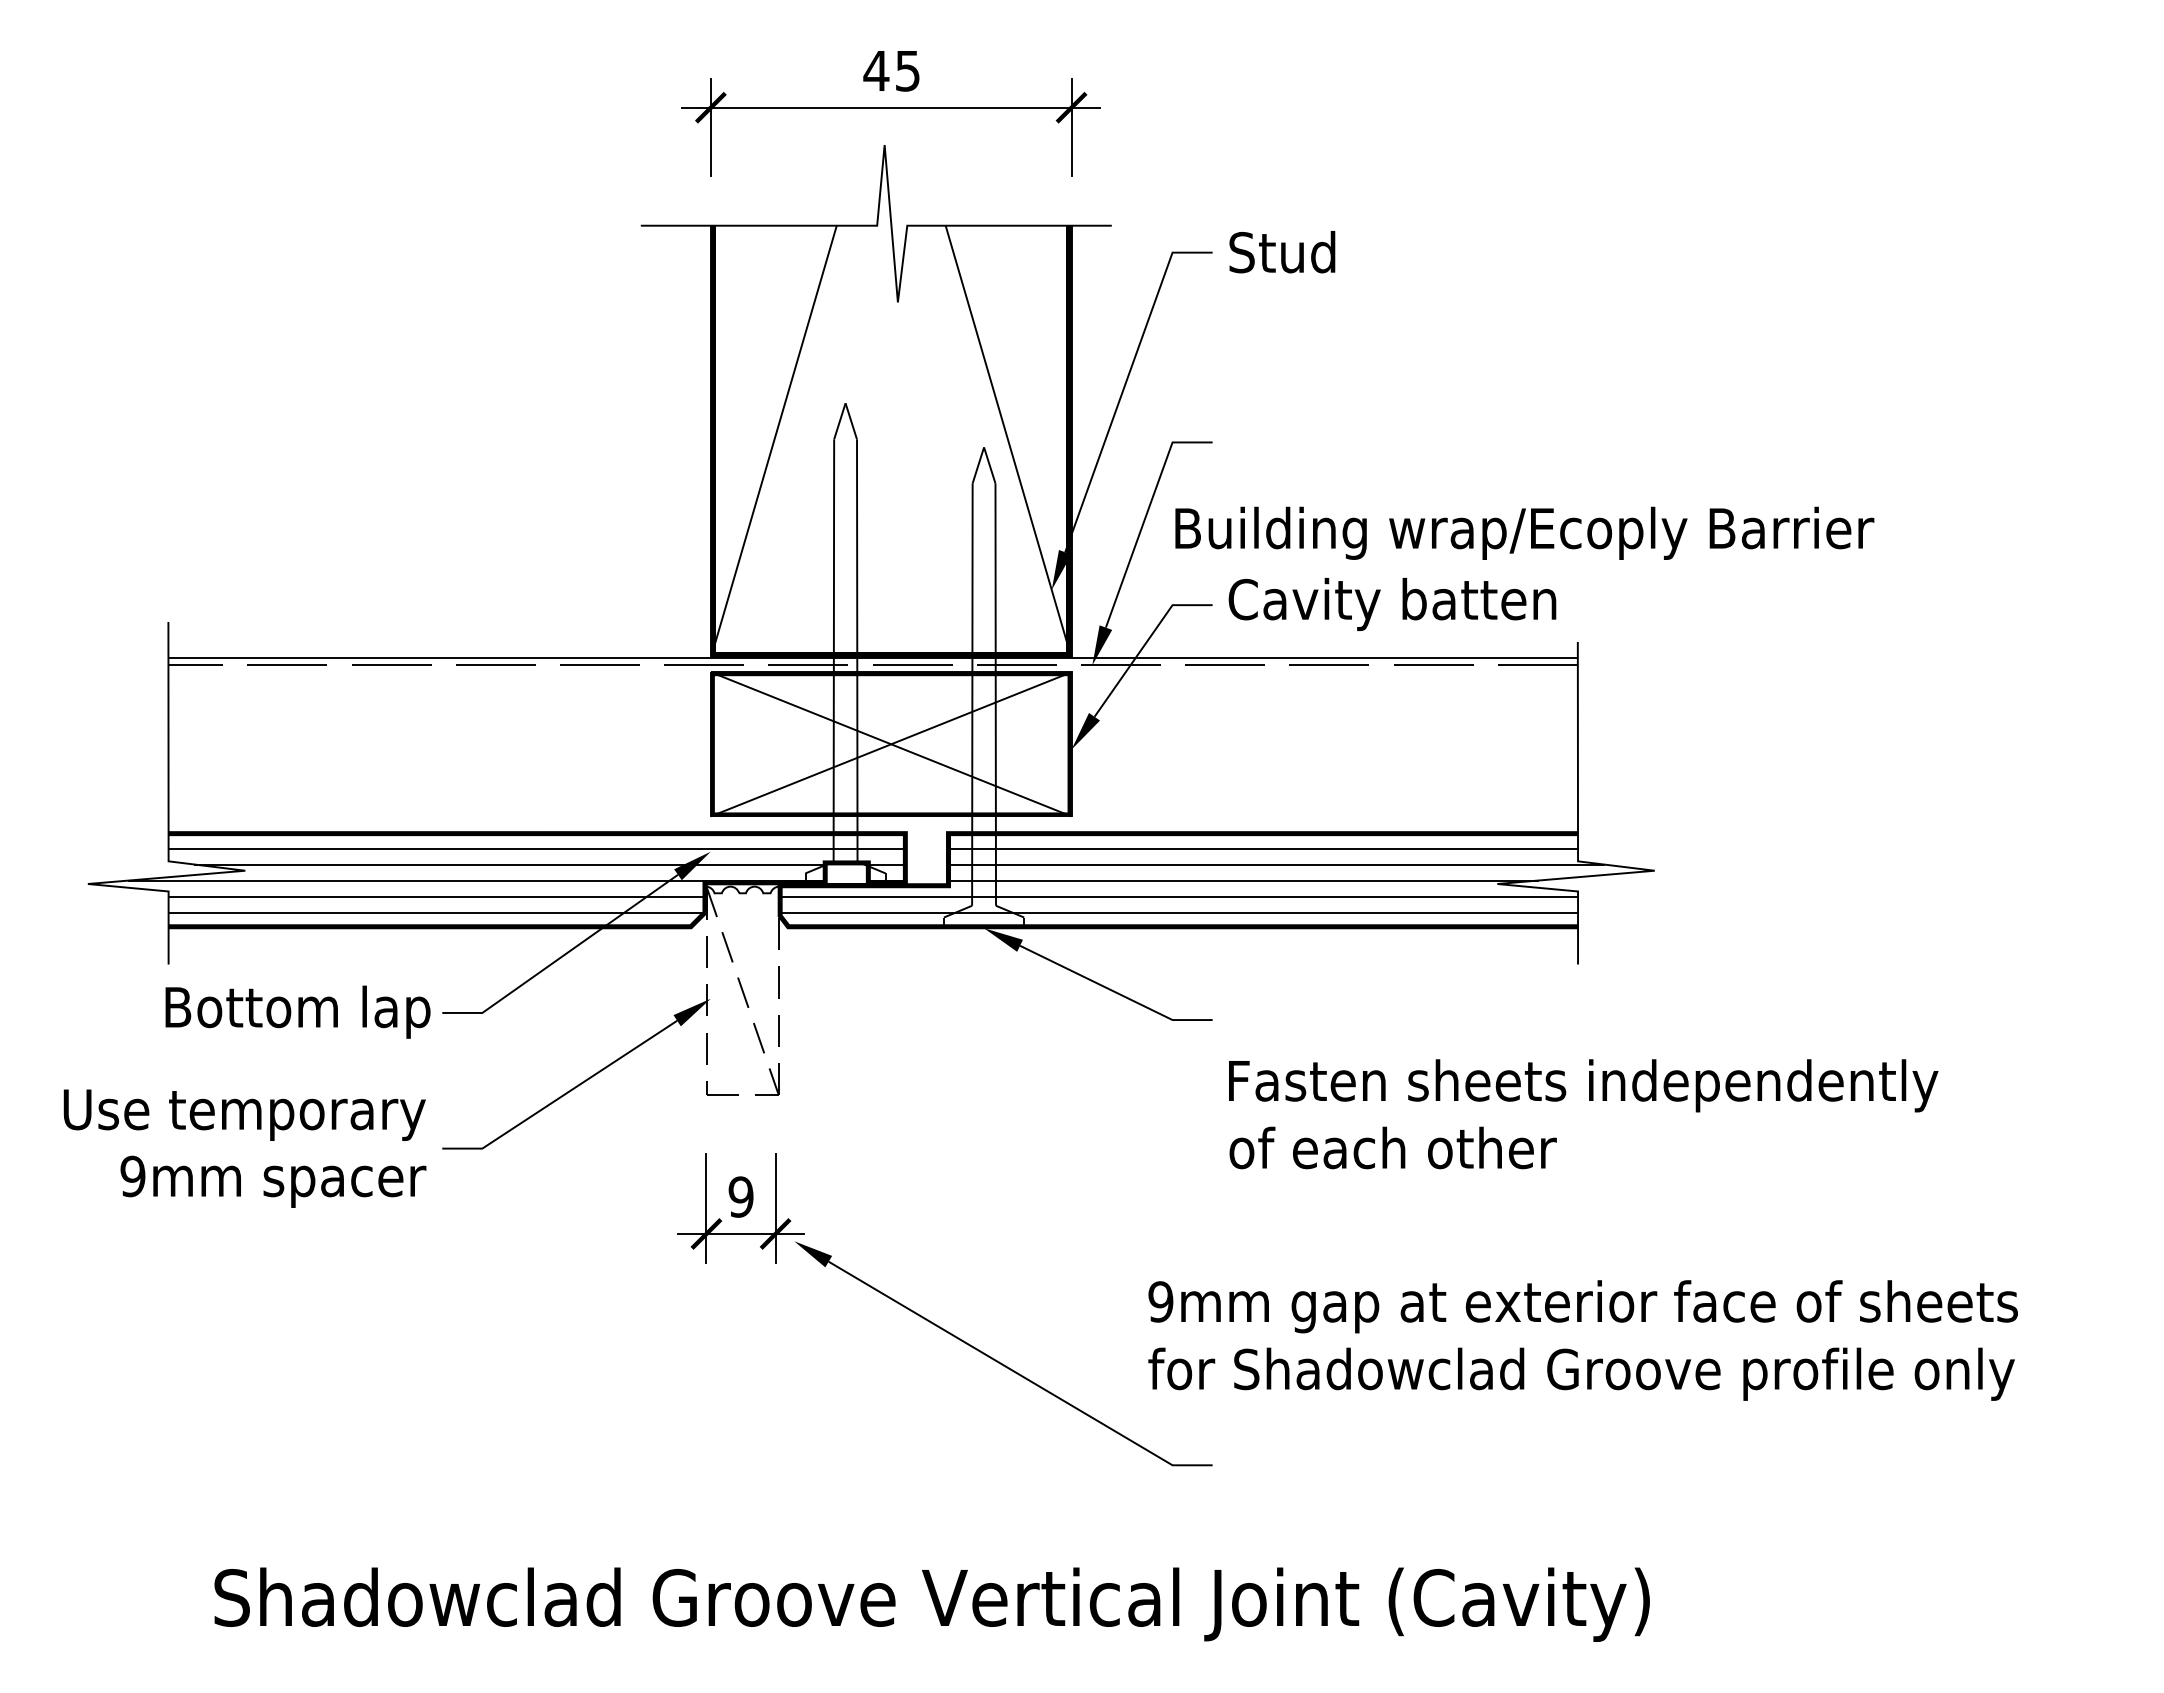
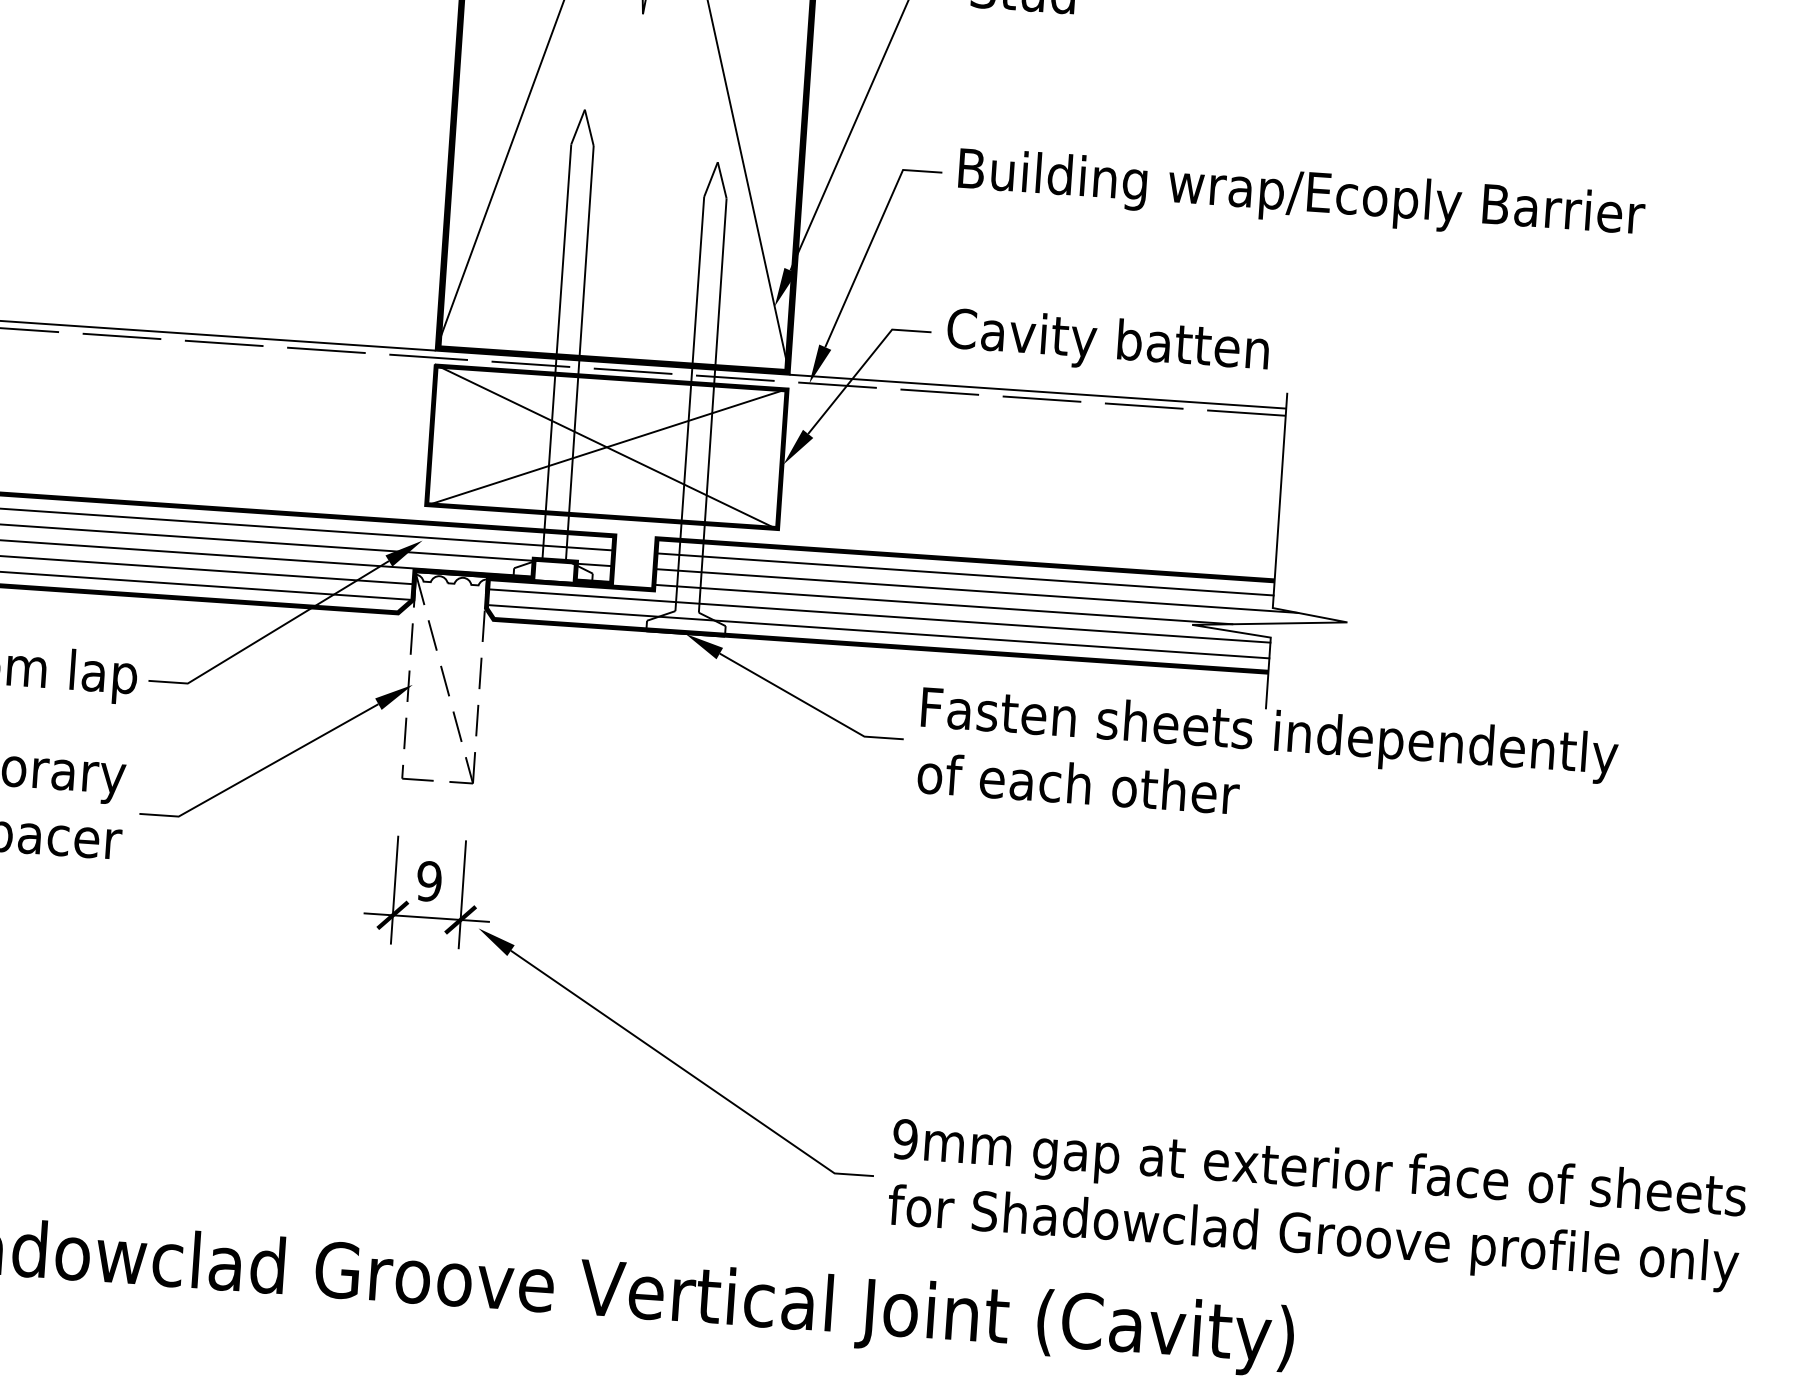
text: (1524, 532) -> (1301, 195), moved
text: (1583, 1114) -> (1267, 763), moved
text: (1582, 1340) -> (1316, 1205), moved

